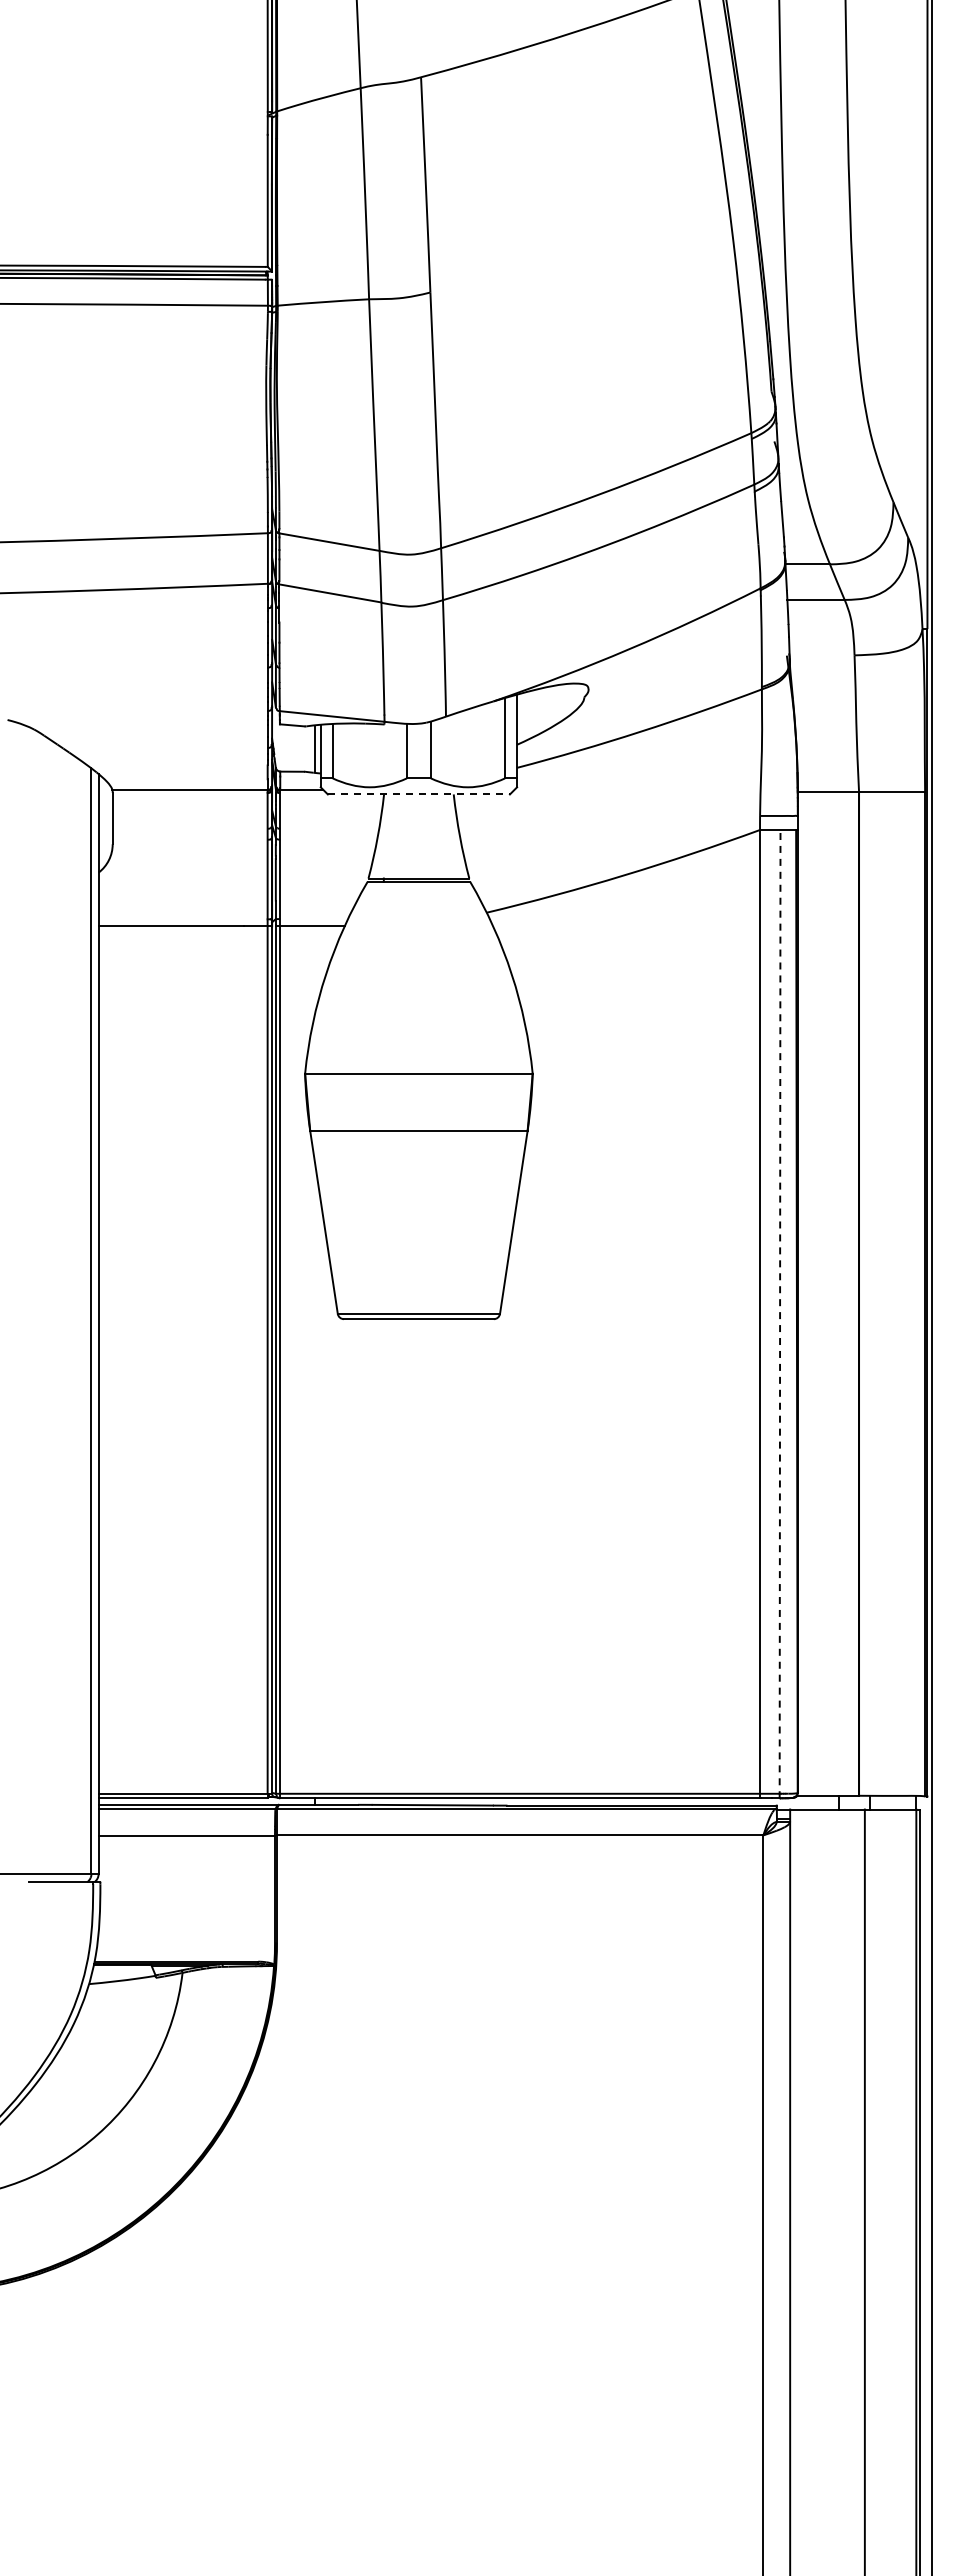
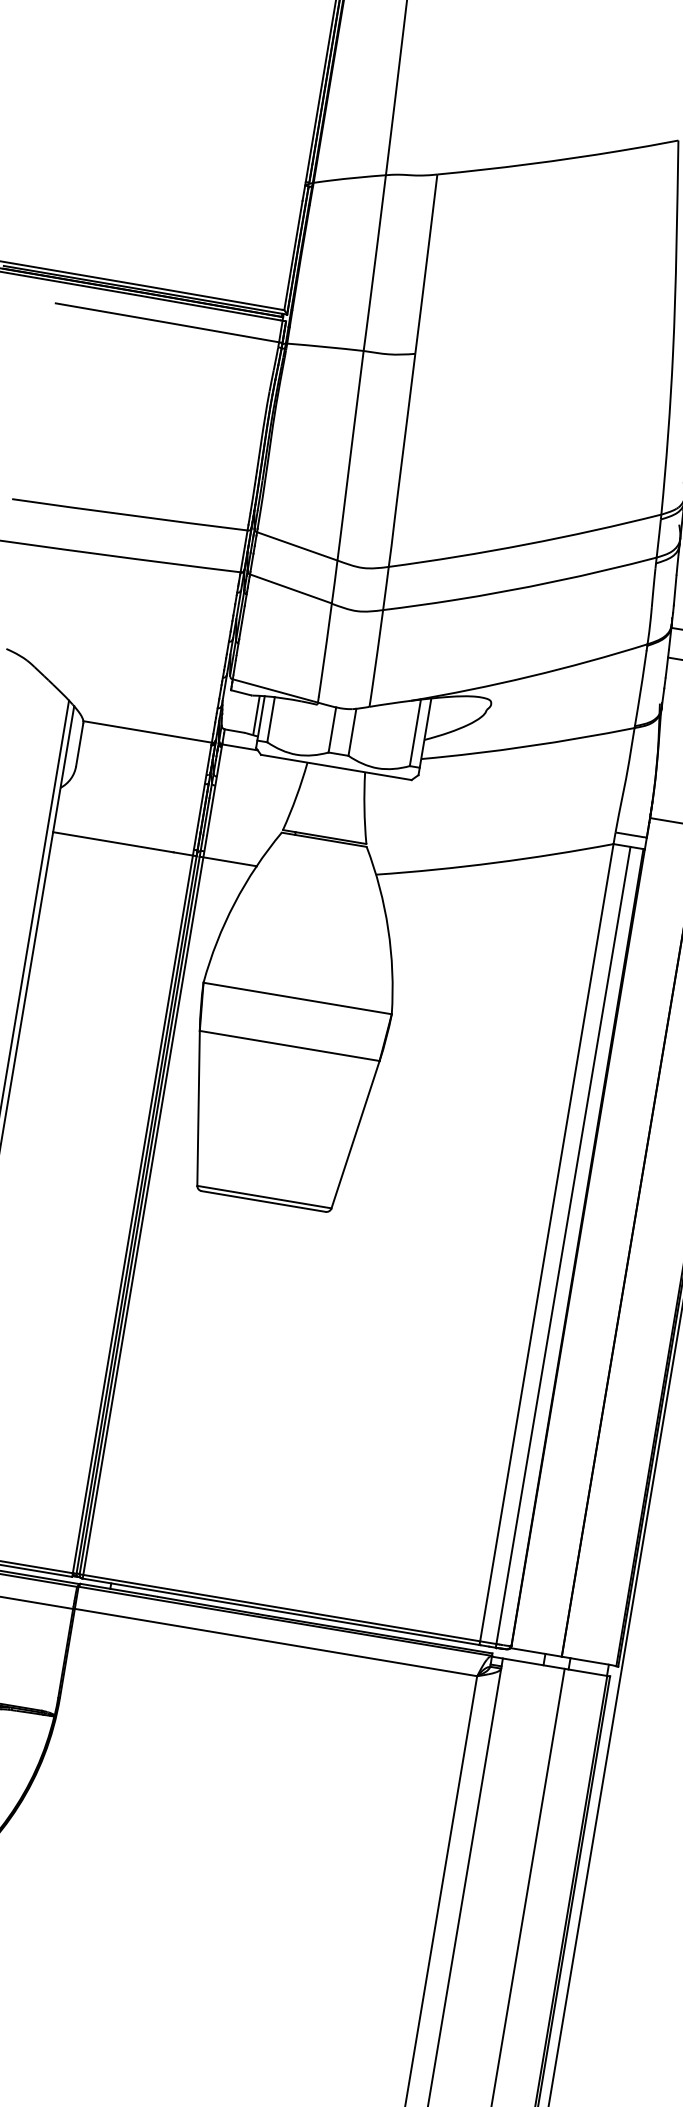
line: (419, 794) -> (336, 767), dashed -> solid
line: (780, 1313) -> (563, 1246), dashed -> solid

